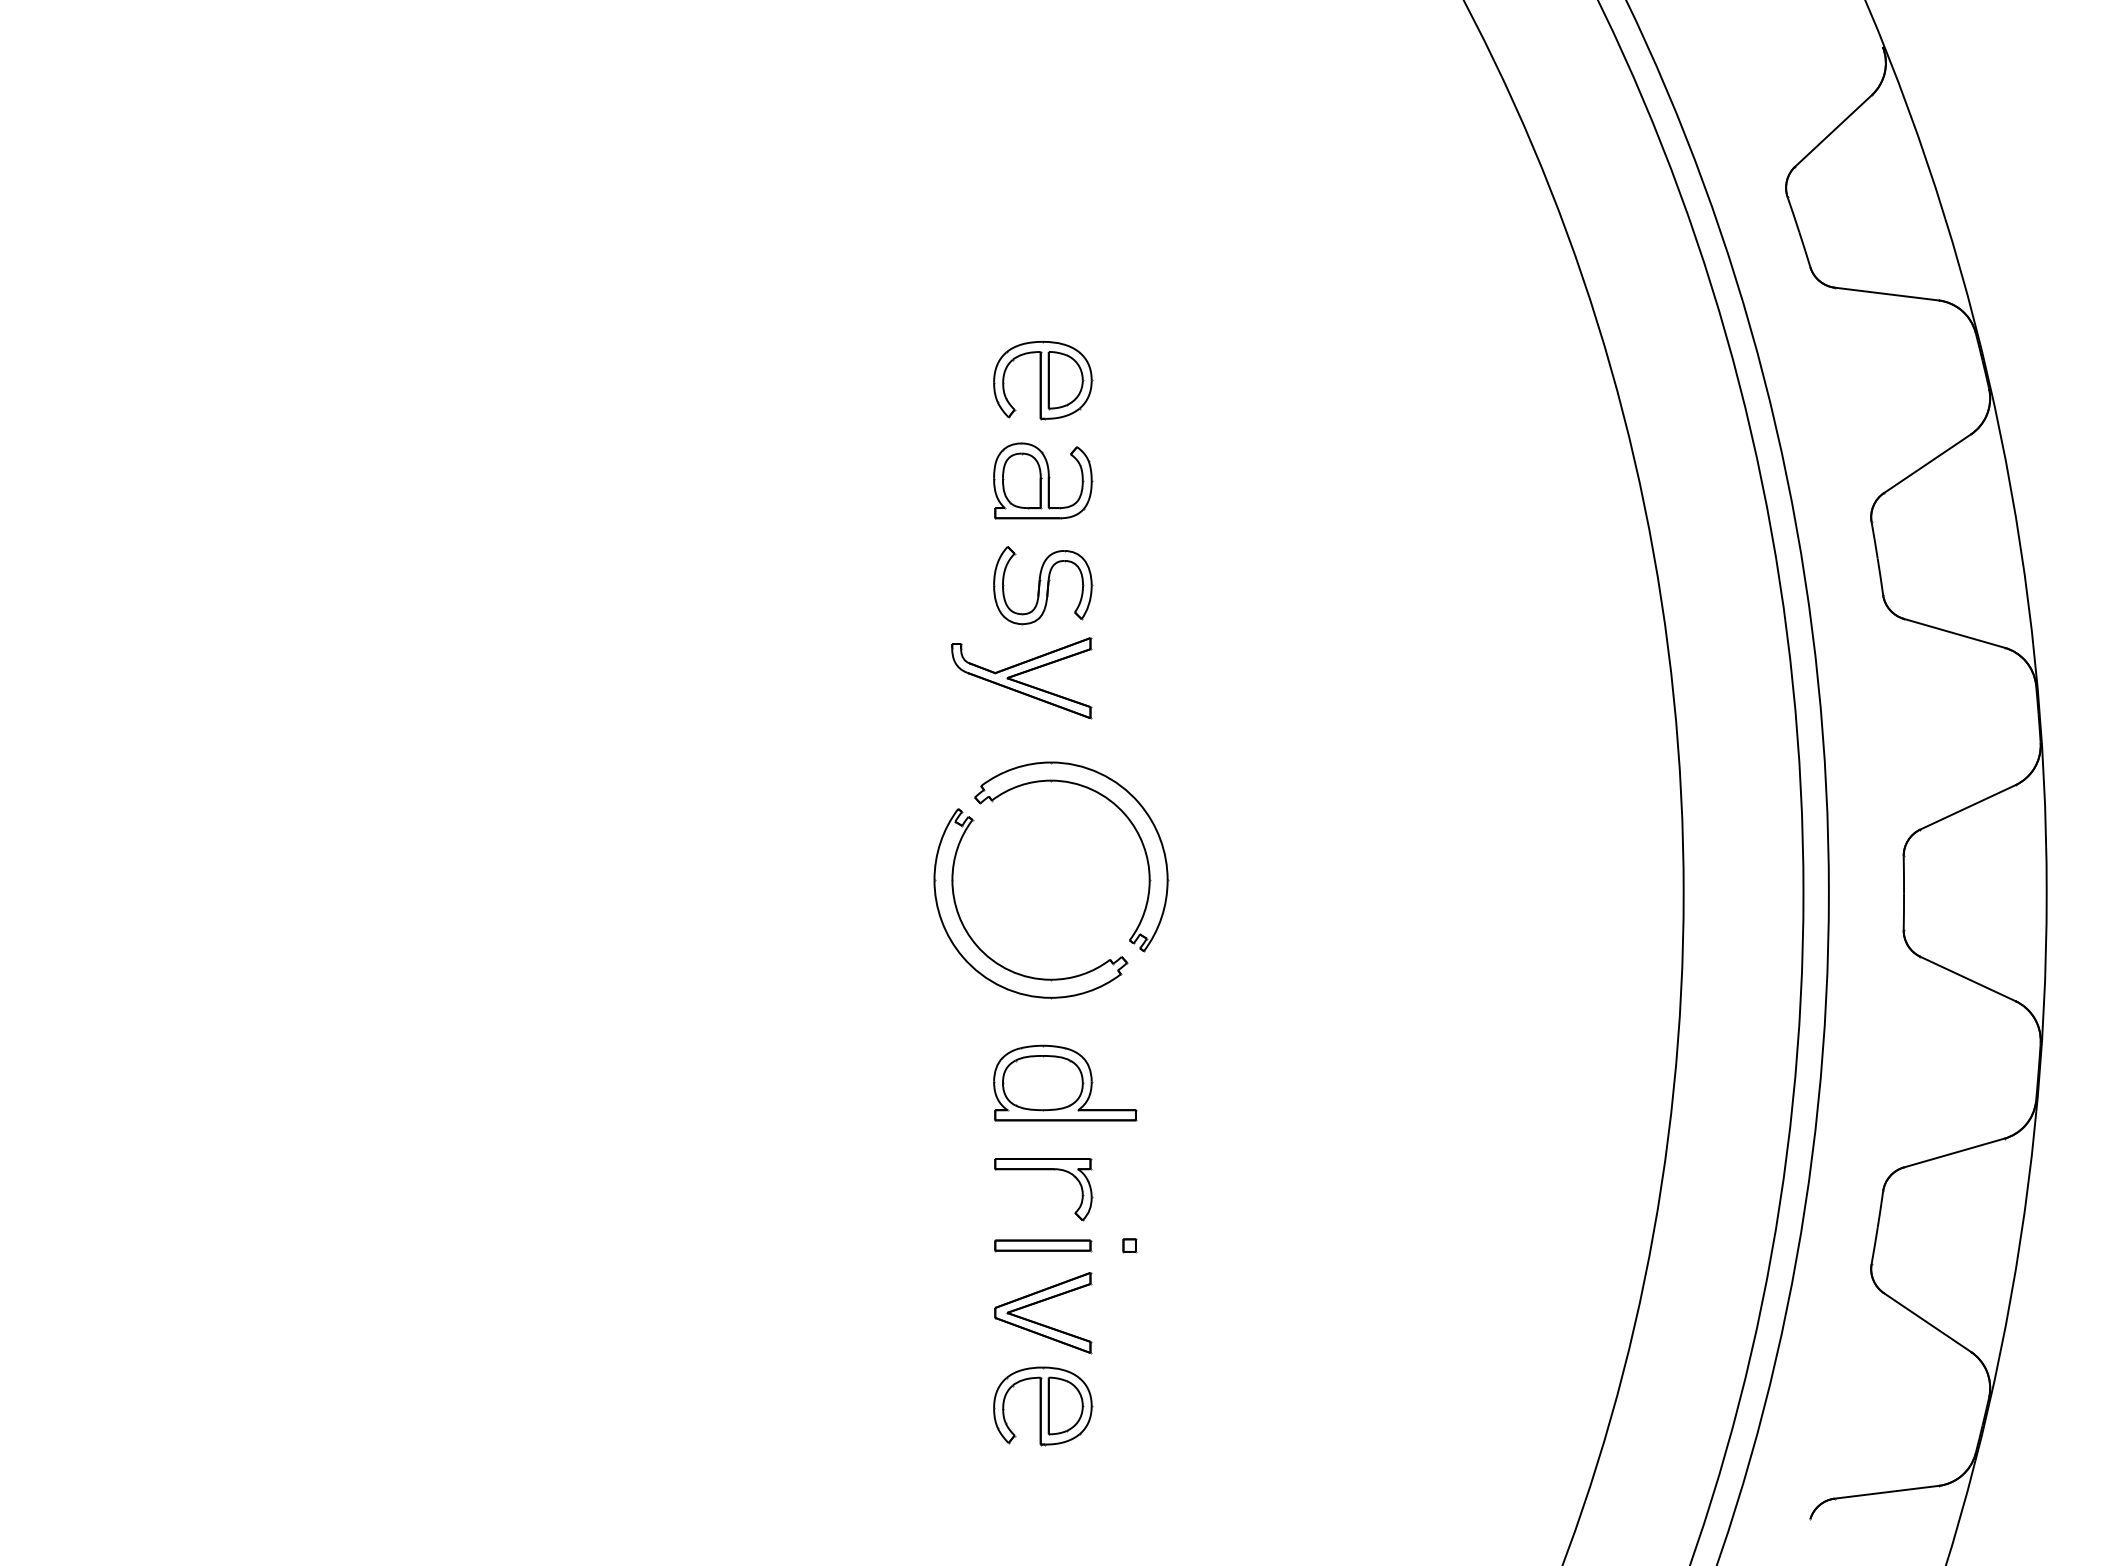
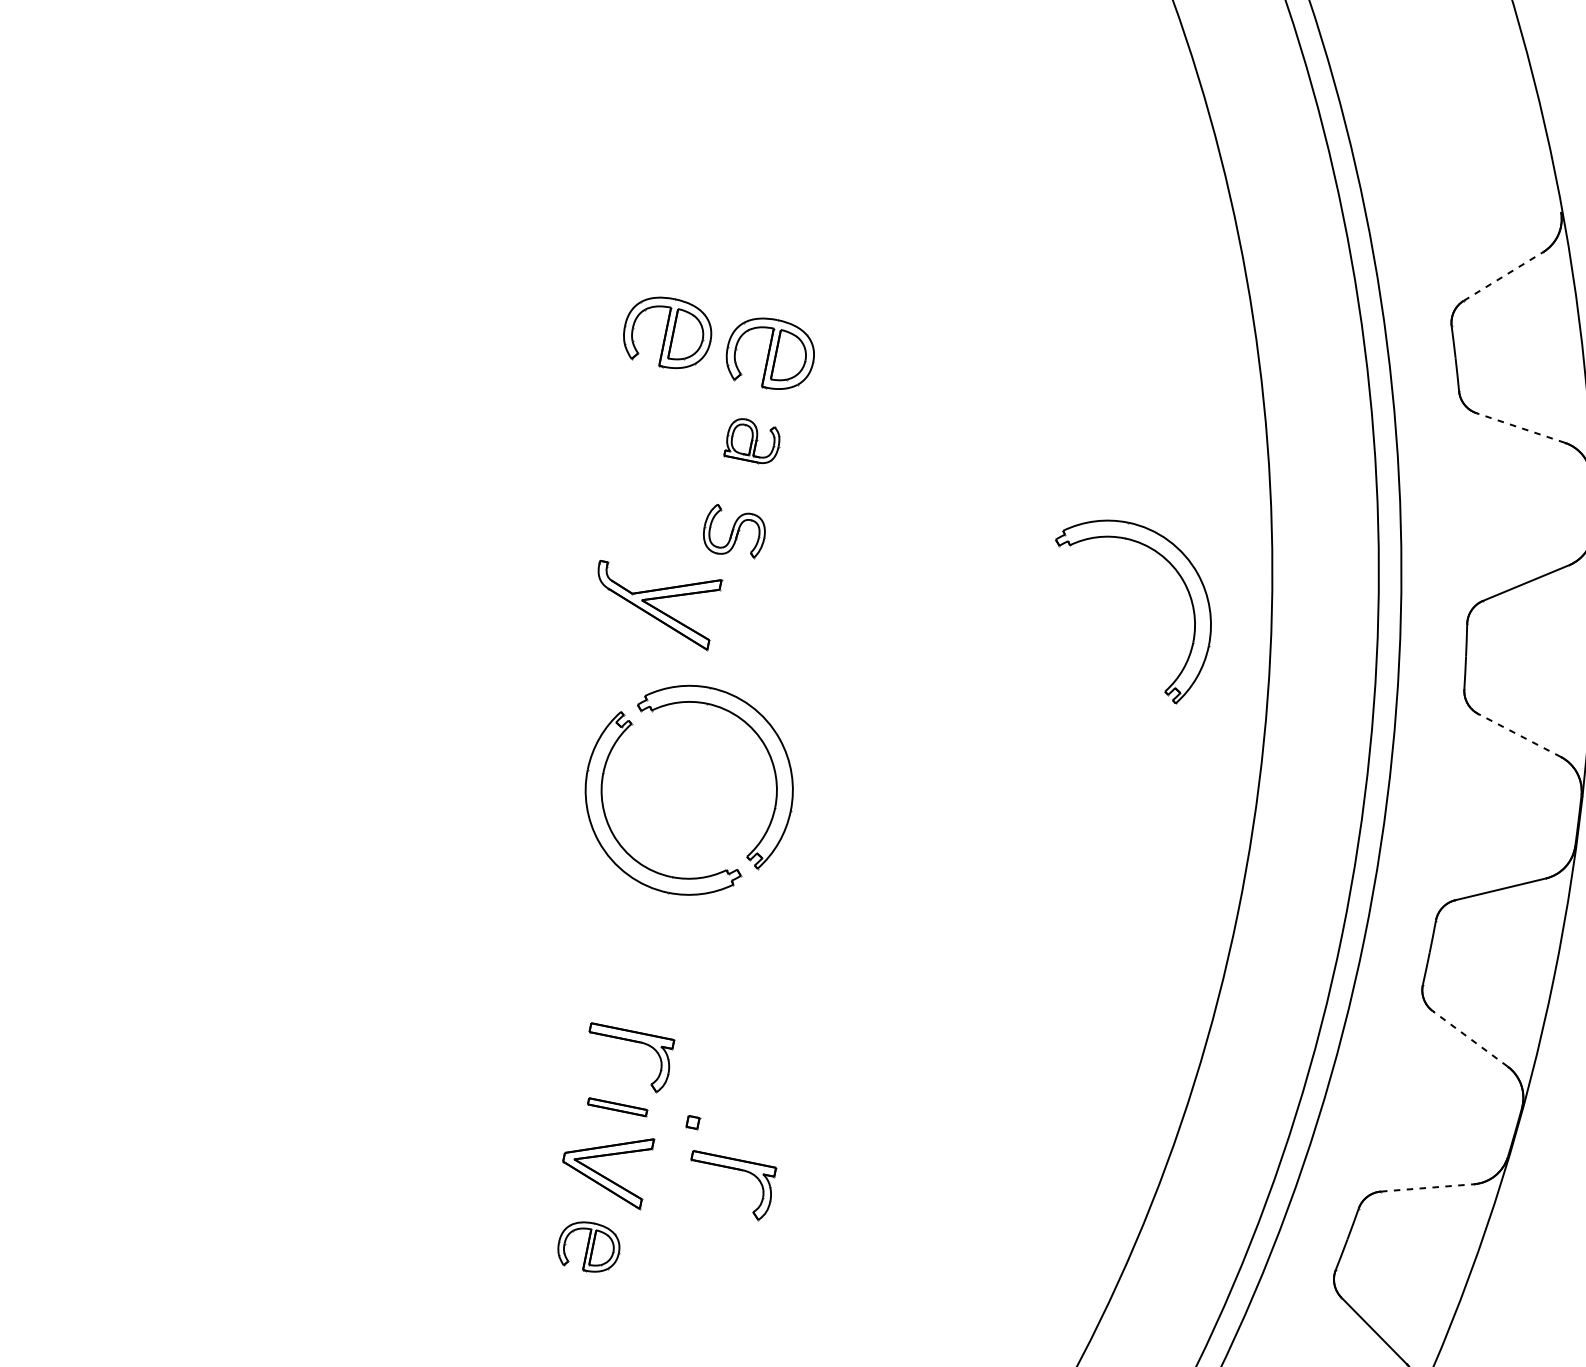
line: (1834, 130) -> (1504, 276), solid -> dashed
line: (1886, 294) -> (1520, 428), solid -> dashed
part: (925, 380) -> (668, 332), added
part: (1043, 480) -> (753, 440), size x0.6
part: (1542, 533) -> (1178, 575), added
part: (1043, 585) -> (734, 532), size x0.7
line: (1953, 633) -> (1518, 735), solid -> dashed
part: (1021, 678) -> (654, 603), moved
line: (1967, 978) -> (1469, 1038), solid -> dashed
part: (1065, 1082) -> (666, 969), removed
line: (1954, 1152) -> (1427, 1187), solid -> dashed
part: (1043, 1245) -> (617, 1107), size x0.7
part: (1184, 1288) -> (733, 1169), added
part: (1043, 1406) -> (589, 1247), size x0.7

